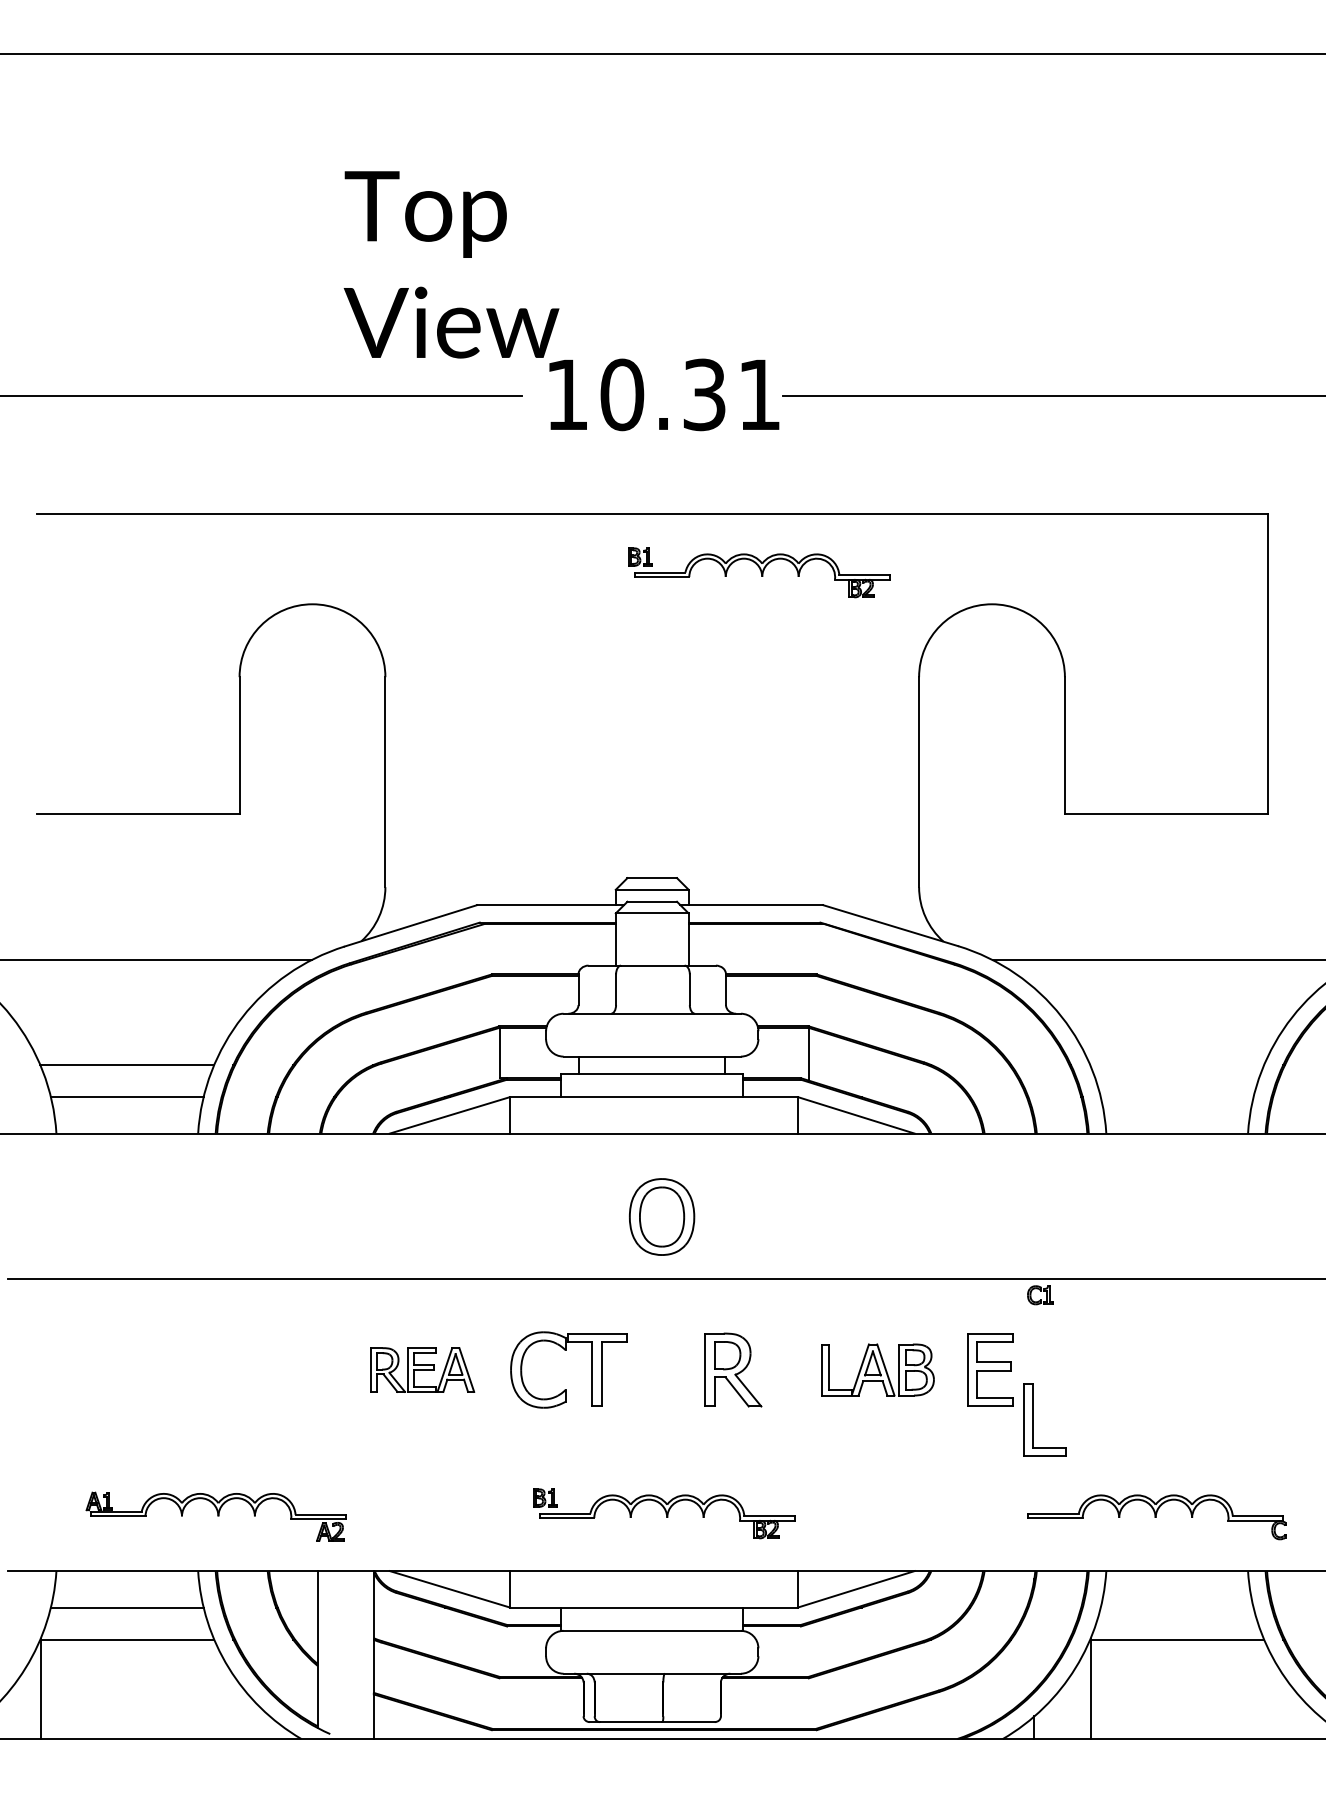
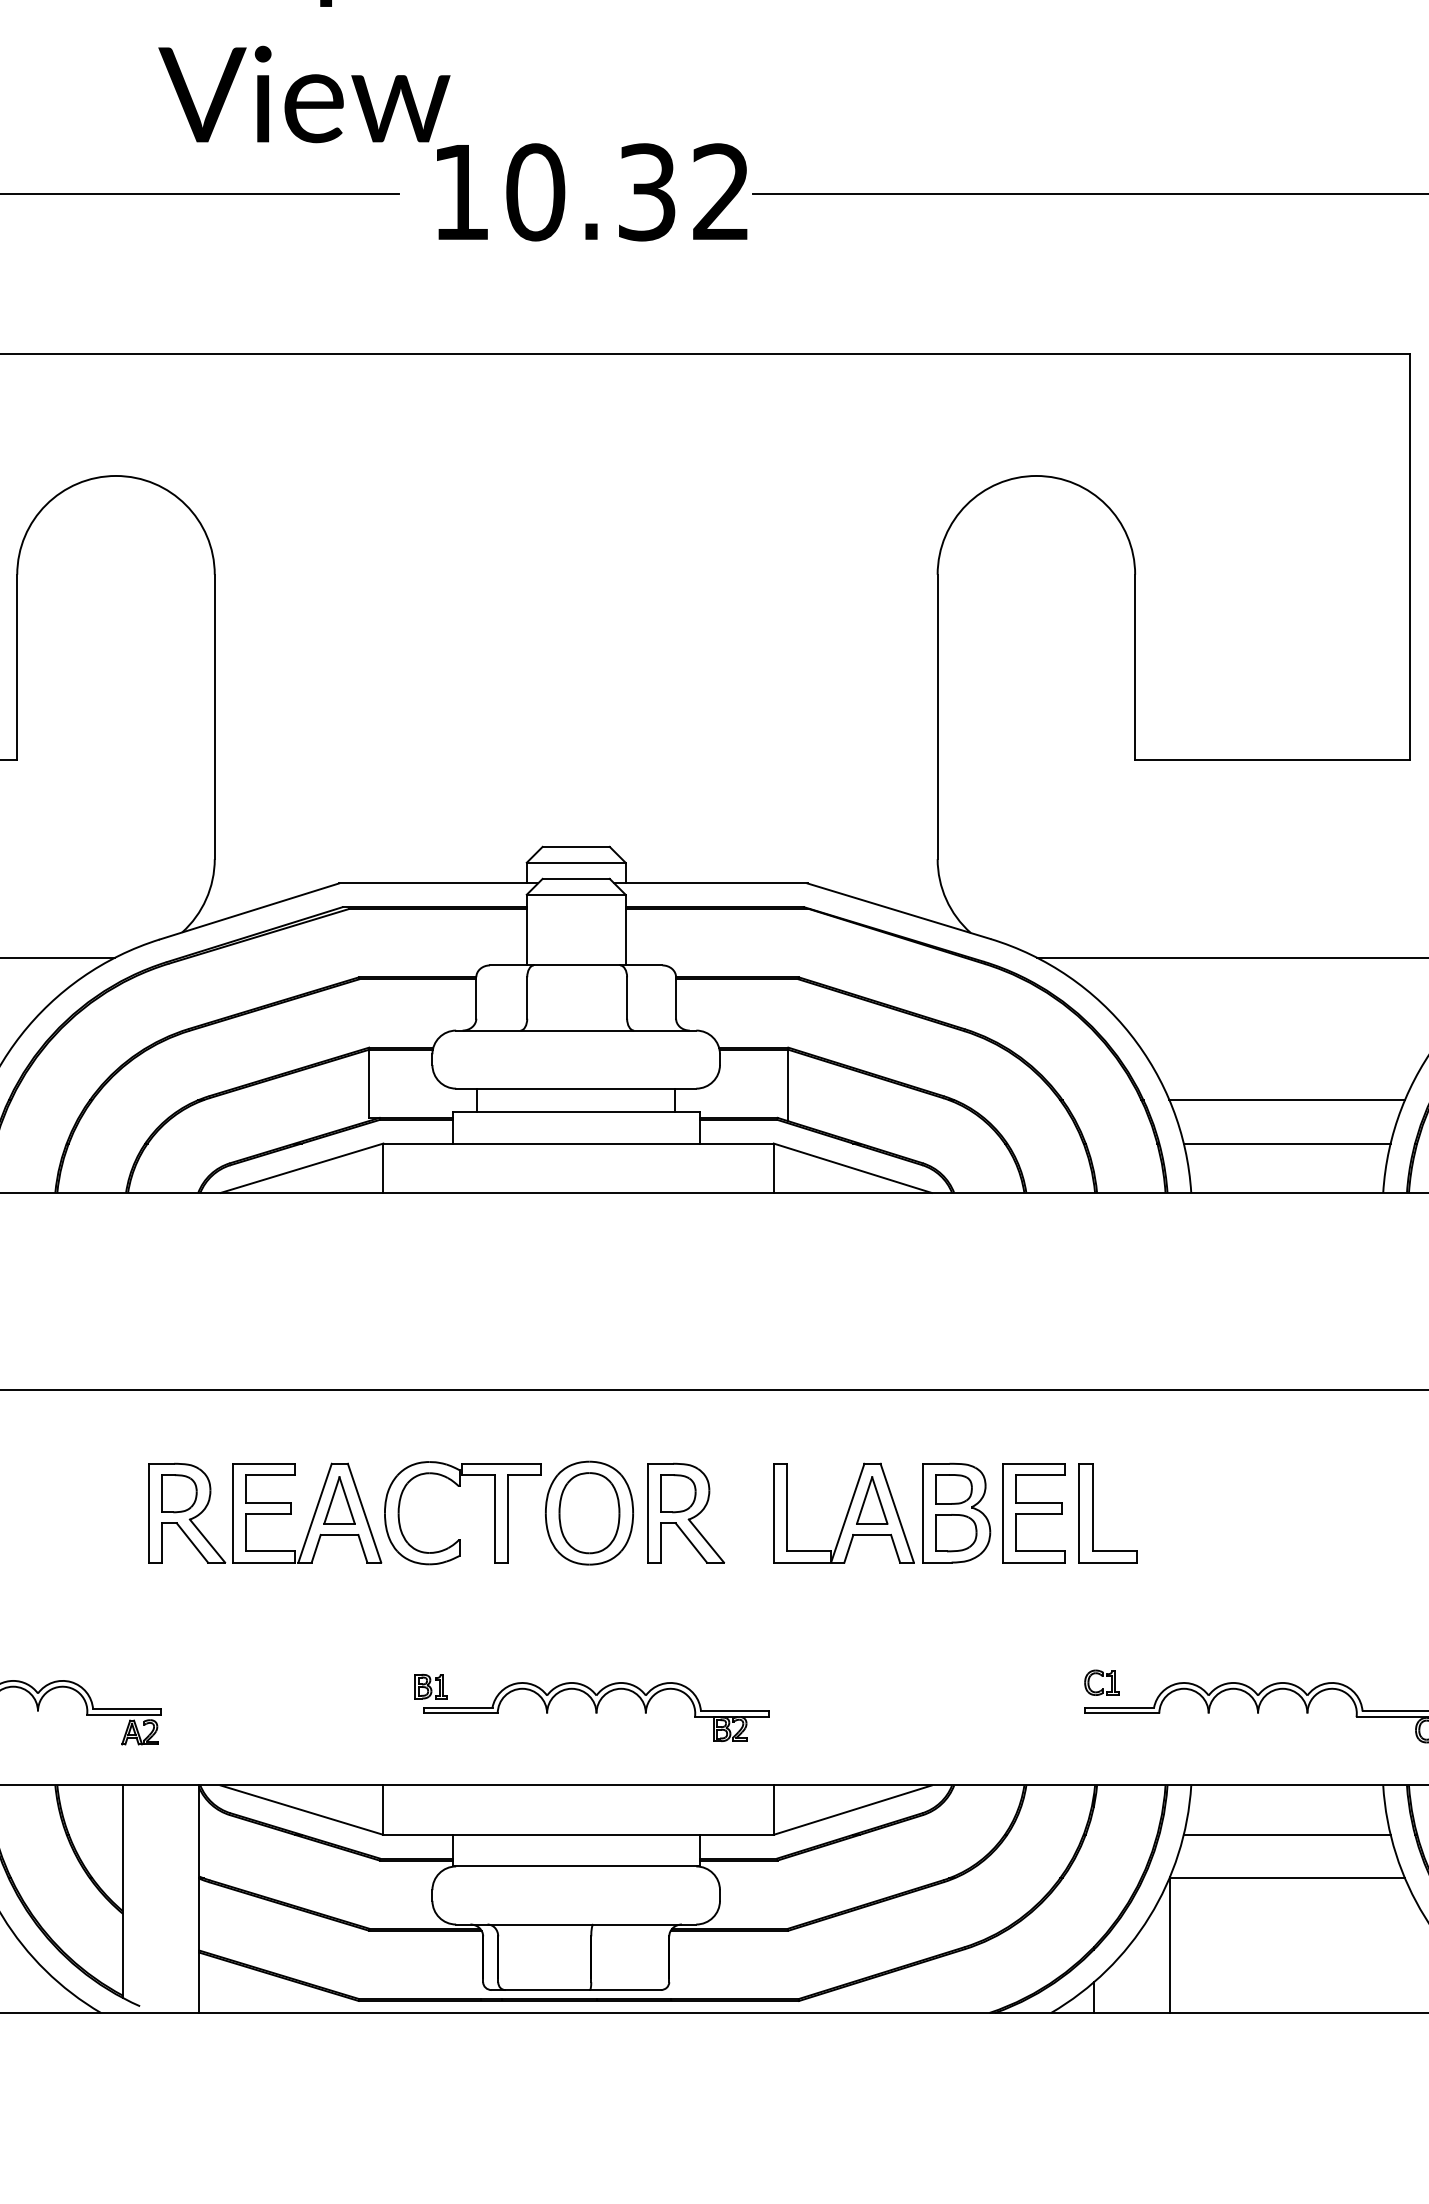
text: (758, 393) -> (720, 190), 10.31 -> 10.32
part: (759, 572) -> (721, 432), removed
line: (1177, 1065) -> (1287, 1100), added
line: (1176, 1097) -> (1286, 1144), added
part: (662, 1216) -> (590, 1512), moved
part: (1040, 1295) -> (1102, 1683), moved
part: (422, 1369) -> (265, 1512), size x1.67
part: (877, 1369) -> (881, 1512), size x1.43
part: (1033, 1419) -> (1092, 1512), moved
line: (1176, 1607) -> (1286, 1834), added

